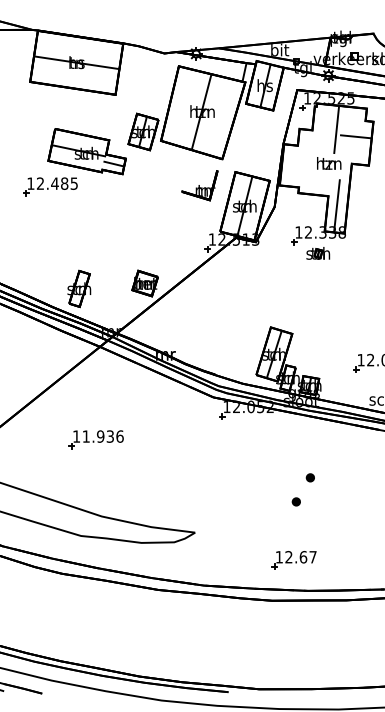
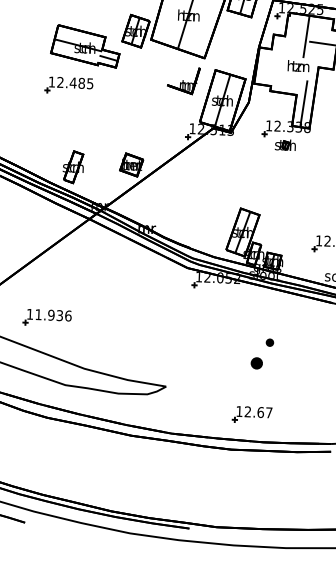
part: (50, 186) -> (69, 85), moved
part: (95, 439) -> (46, 317), moved
part: (295, 501) -> (255, 363), size x1.6

